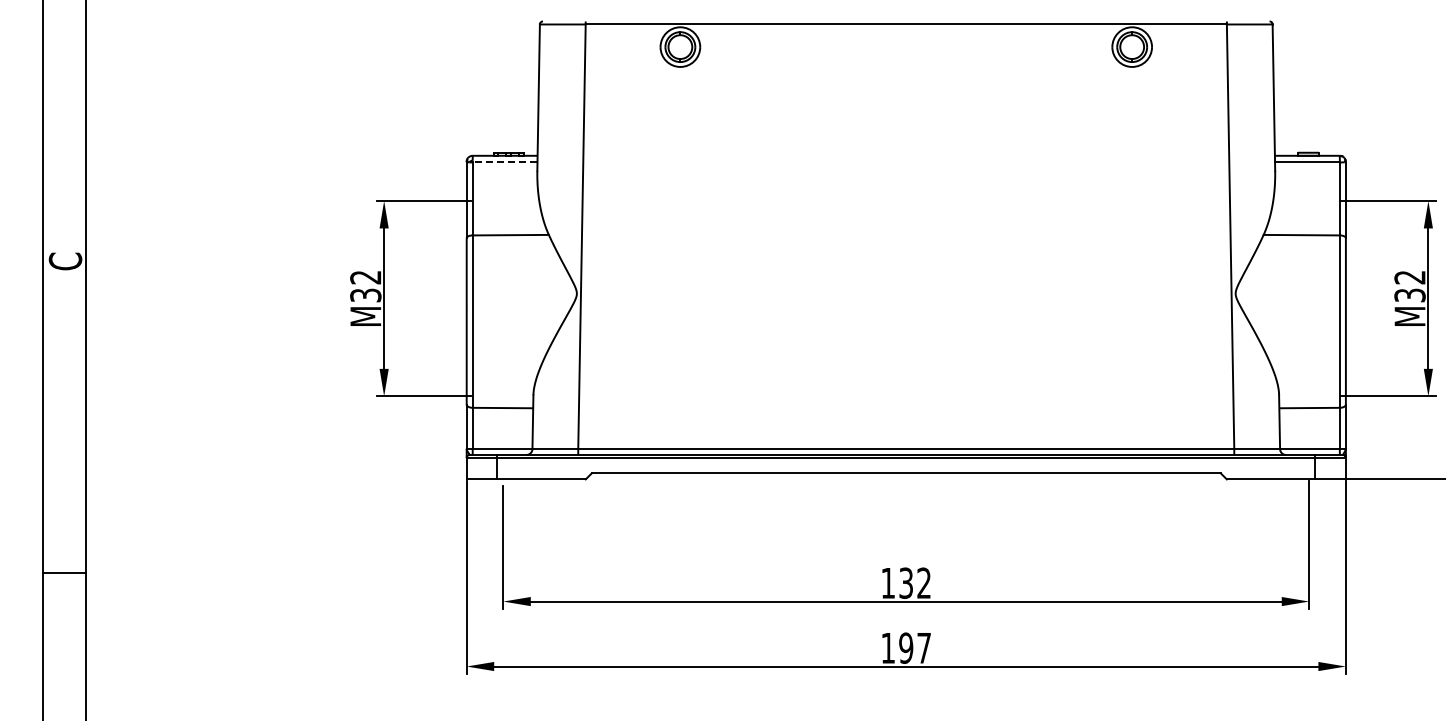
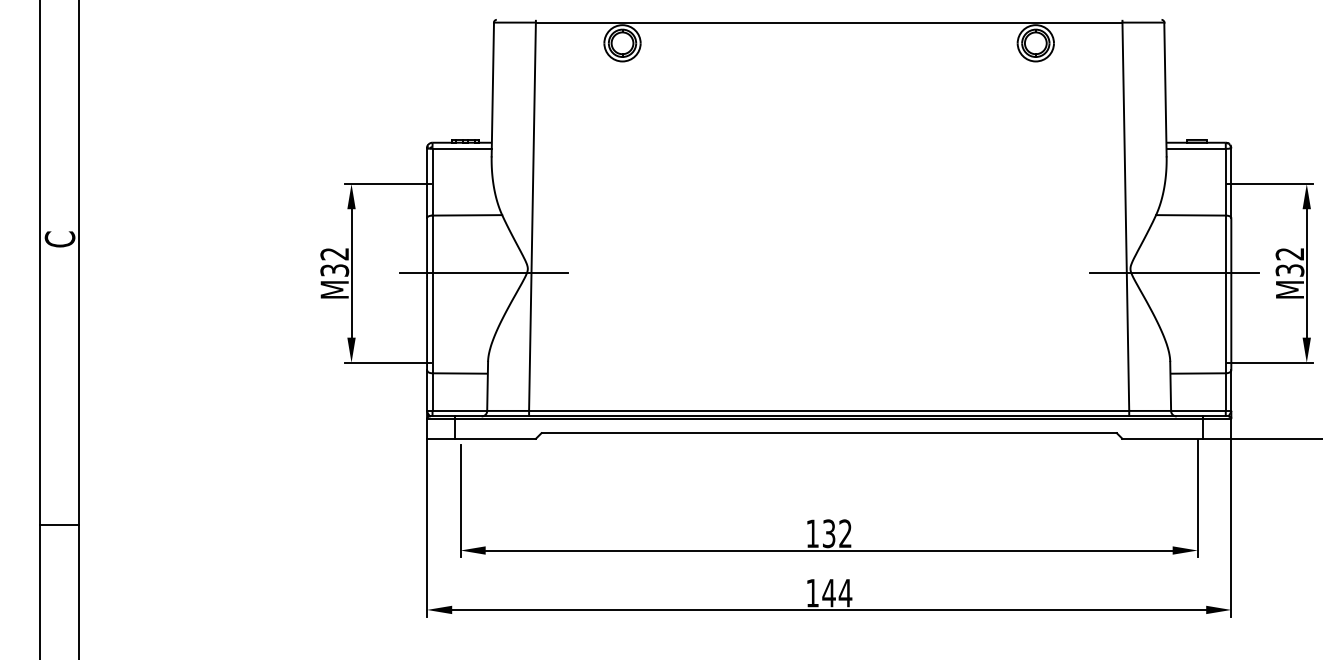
line: (504, 162) -> (461, 148), dashed -> solid
line: (528, 298) -> (483, 273), added
line: (1283, 298) -> (1174, 273), added
text: (914, 647) -> (836, 592), 197 -> 144

